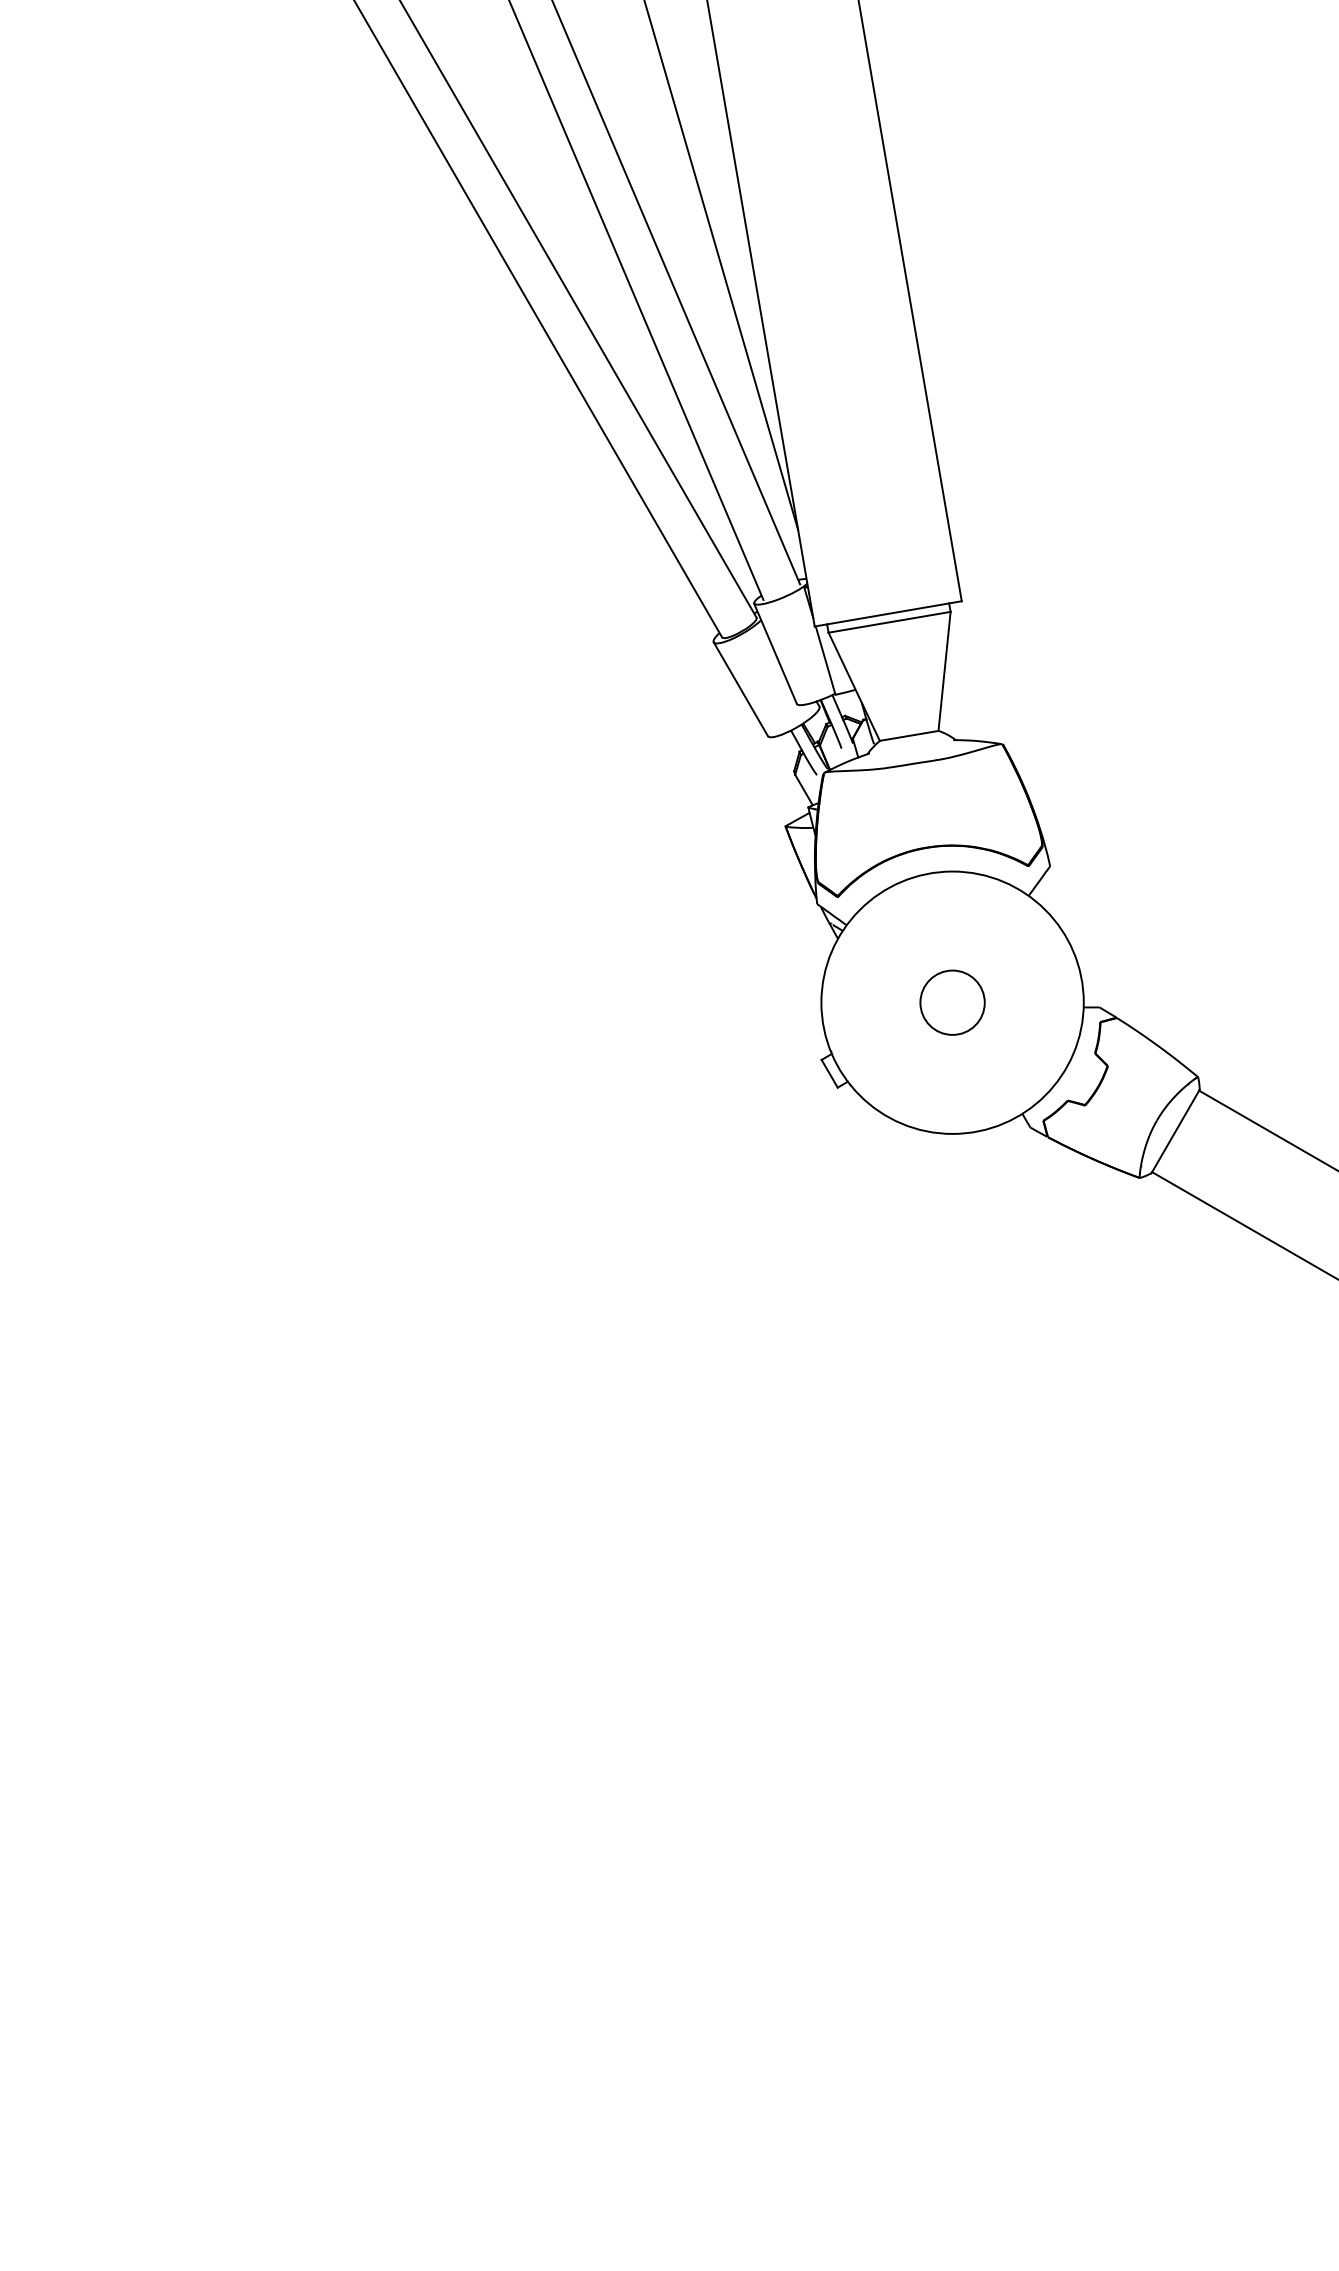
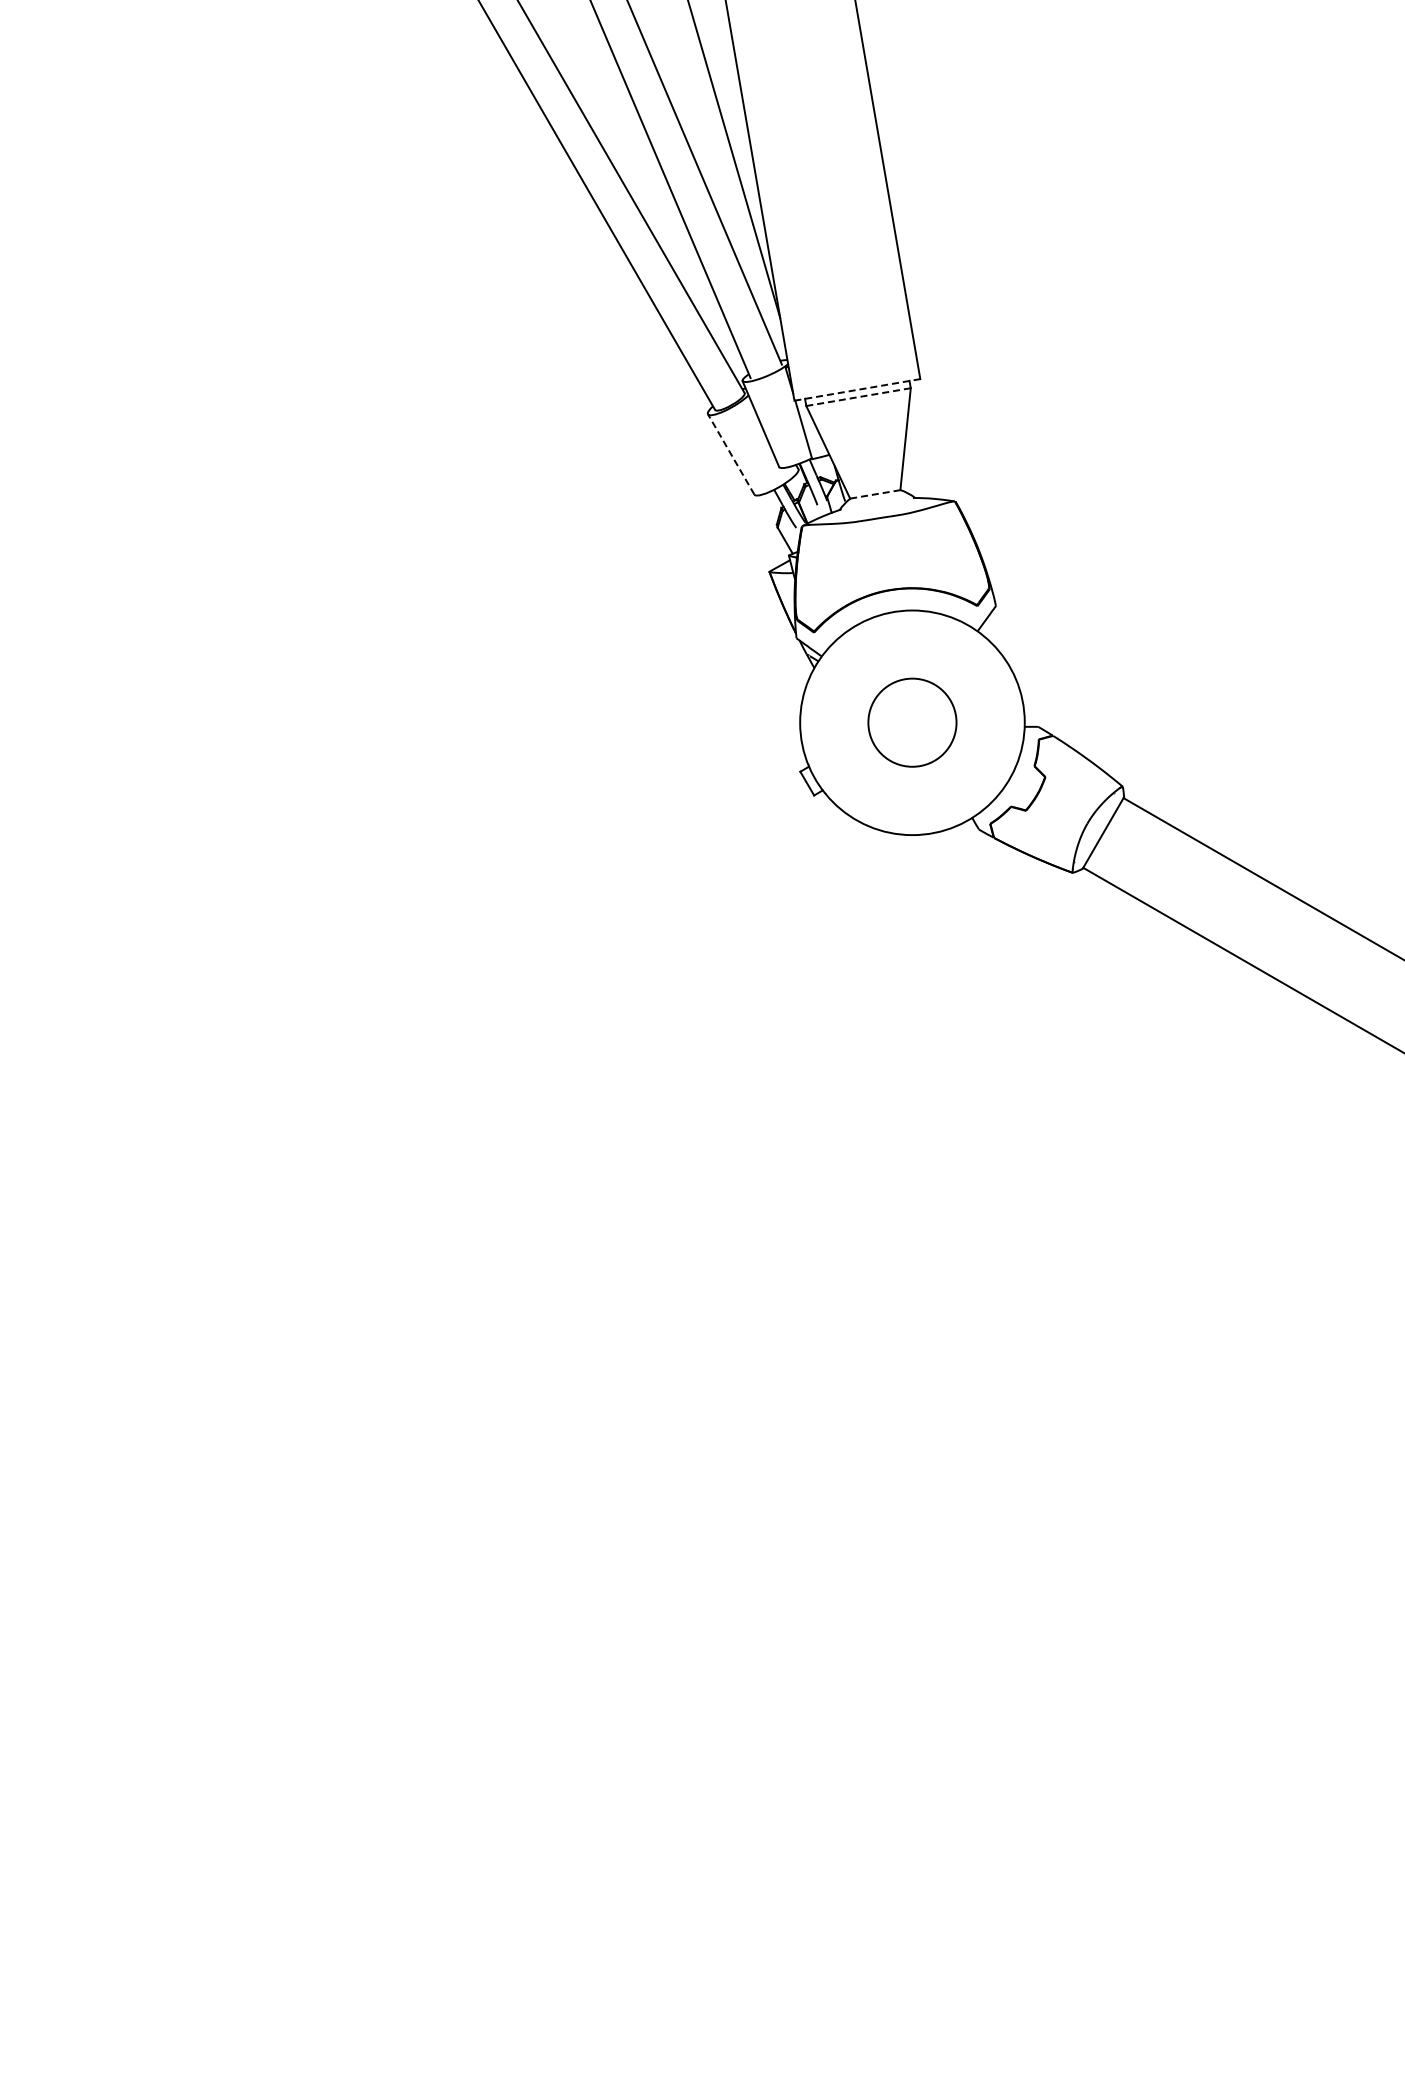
line: (888, 613) -> (857, 389), solid -> dashed
line: (889, 622) -> (858, 397), solid -> dashed
line: (740, 689) -> (730, 454), solid -> dashed
line: (909, 736) -> (875, 494), solid -> dashed
circle: (952, 1002) -> (912, 722), size x1.6

